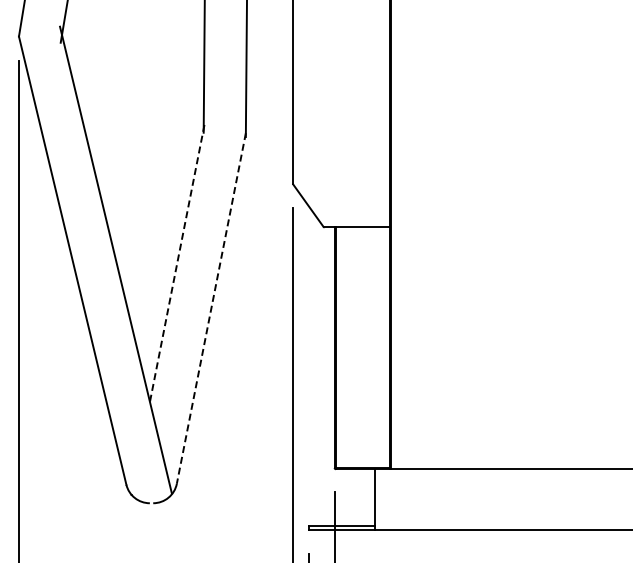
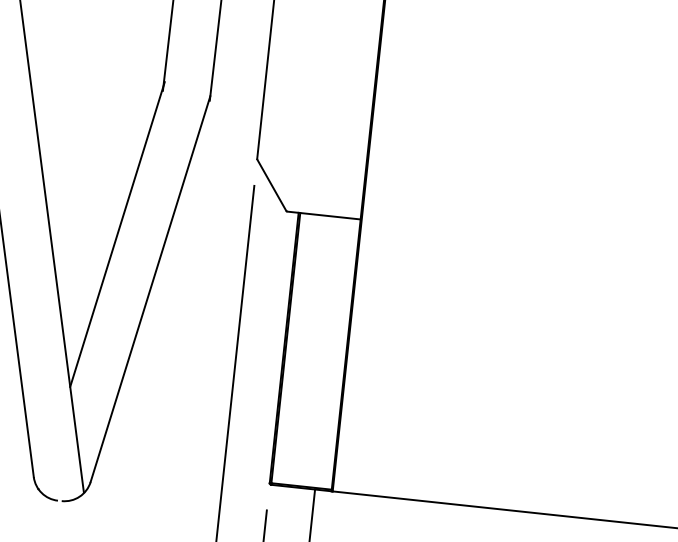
line: (177, 263) -> (117, 234), dashed -> solid
line: (211, 308) -> (150, 289), dashed -> solid

